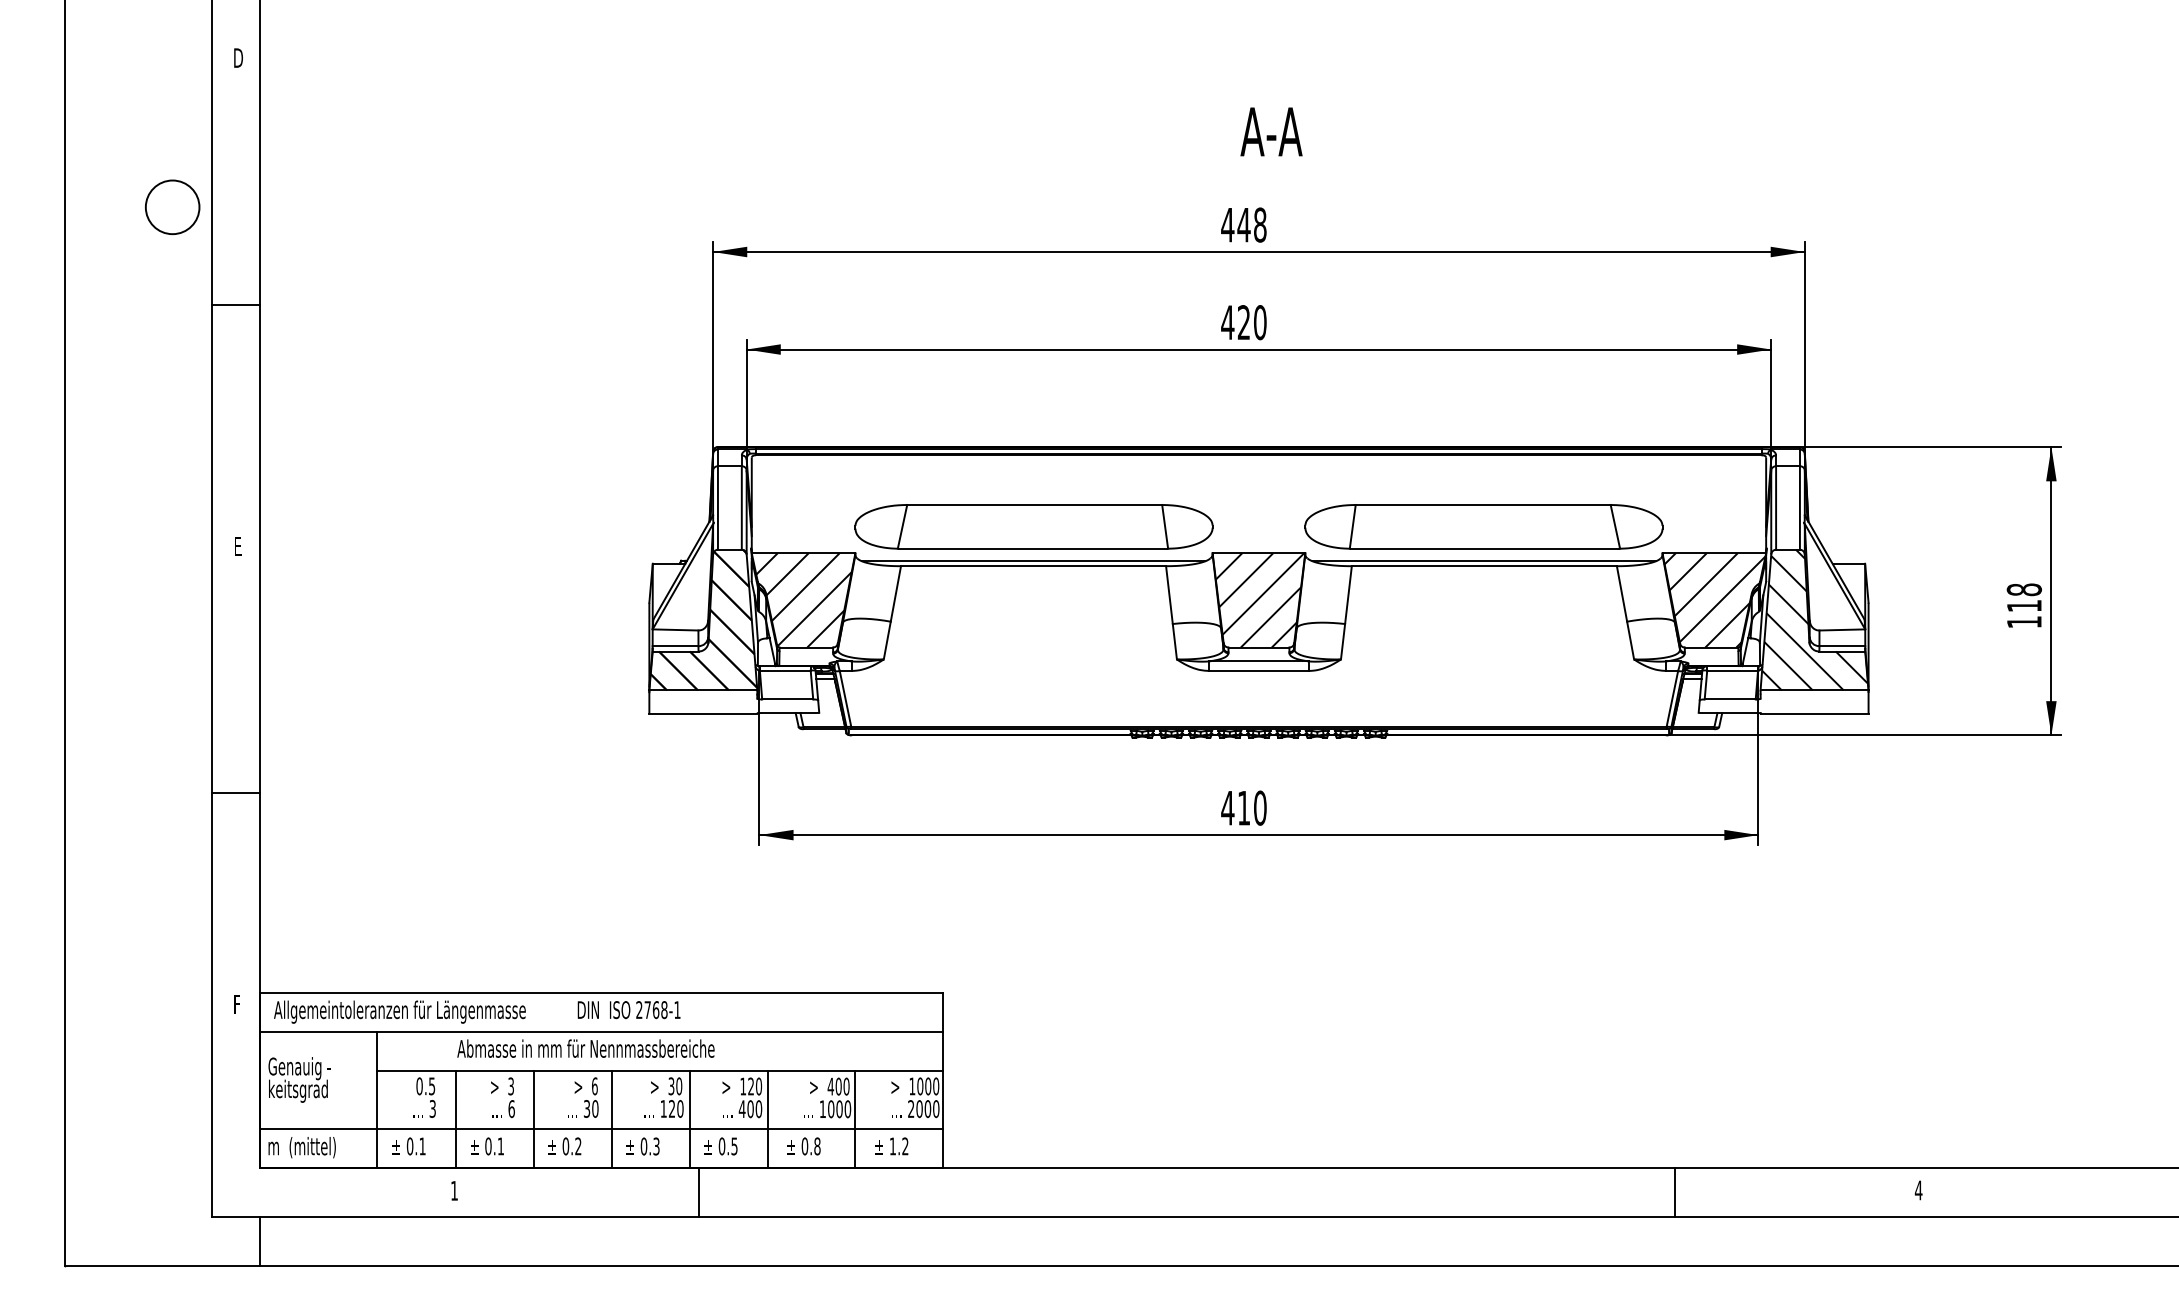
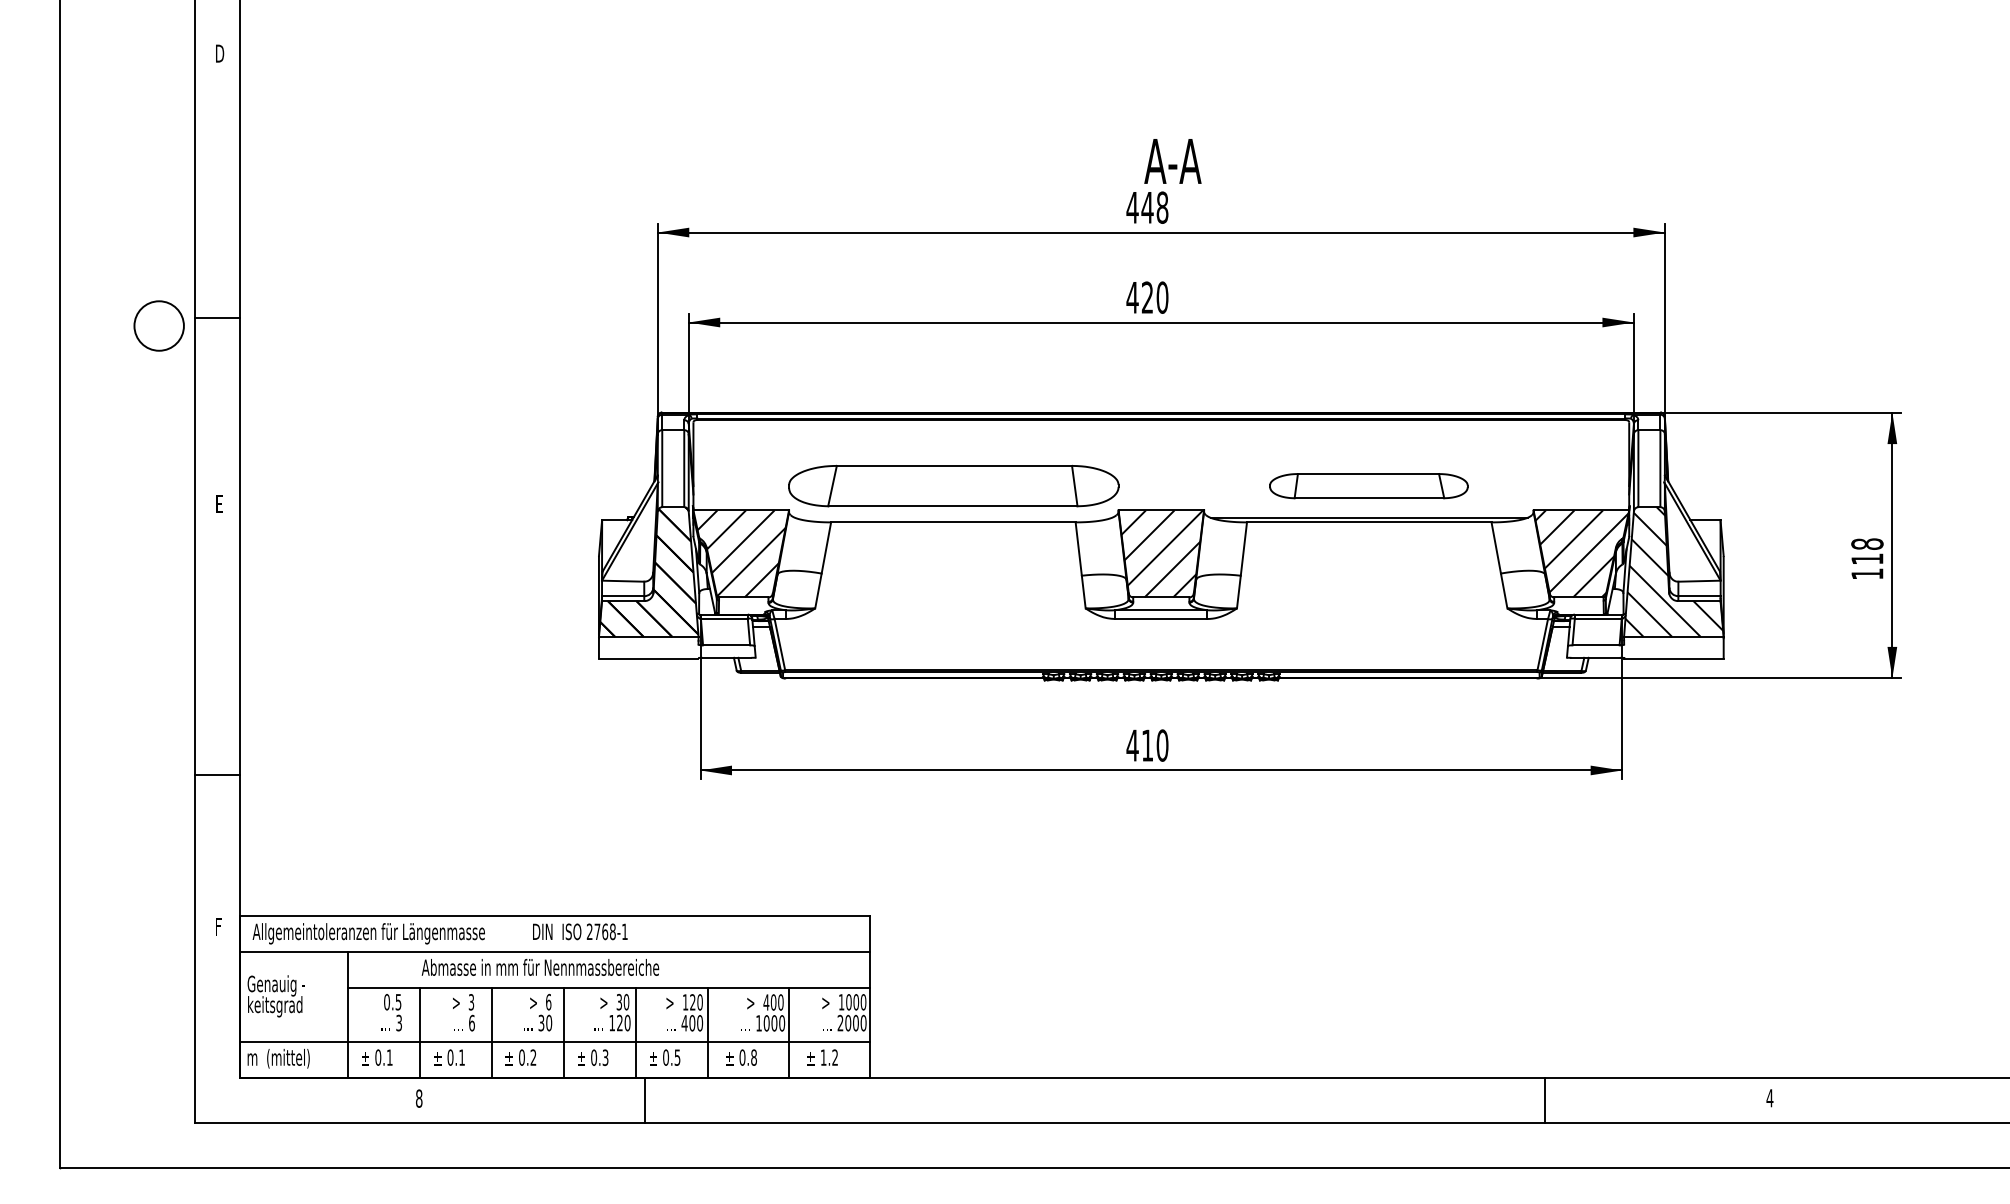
text: (1271, 131) -> (1172, 161), moved
circle: (172, 207) -> (159, 326), moved
line: (235, 304) -> (217, 317), moved
part: (1483, 526) -> (1368, 485), size x0.6
line: (1033, 561) -> (953, 518), removed
line: (235, 792) -> (217, 775), moved
text: (454, 1190) -> (419, 1098), 1 -> 8
line: (260, 1240) -> (240, 1144), removed

